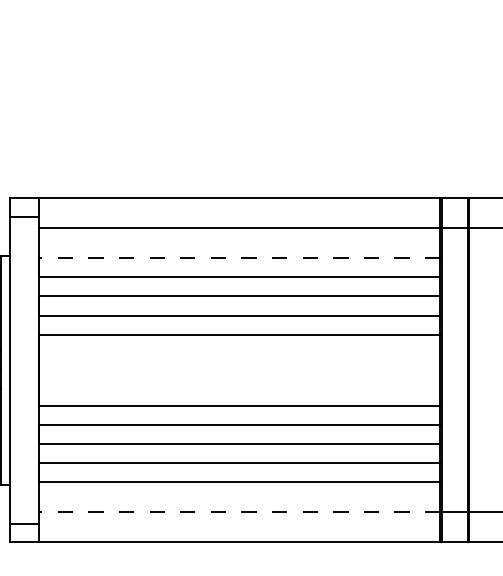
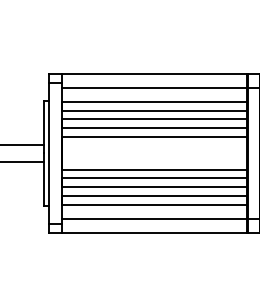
line: (239, 257) -> (154, 101), dashed -> solid
line: (239, 511) -> (154, 218), dashed -> solid

